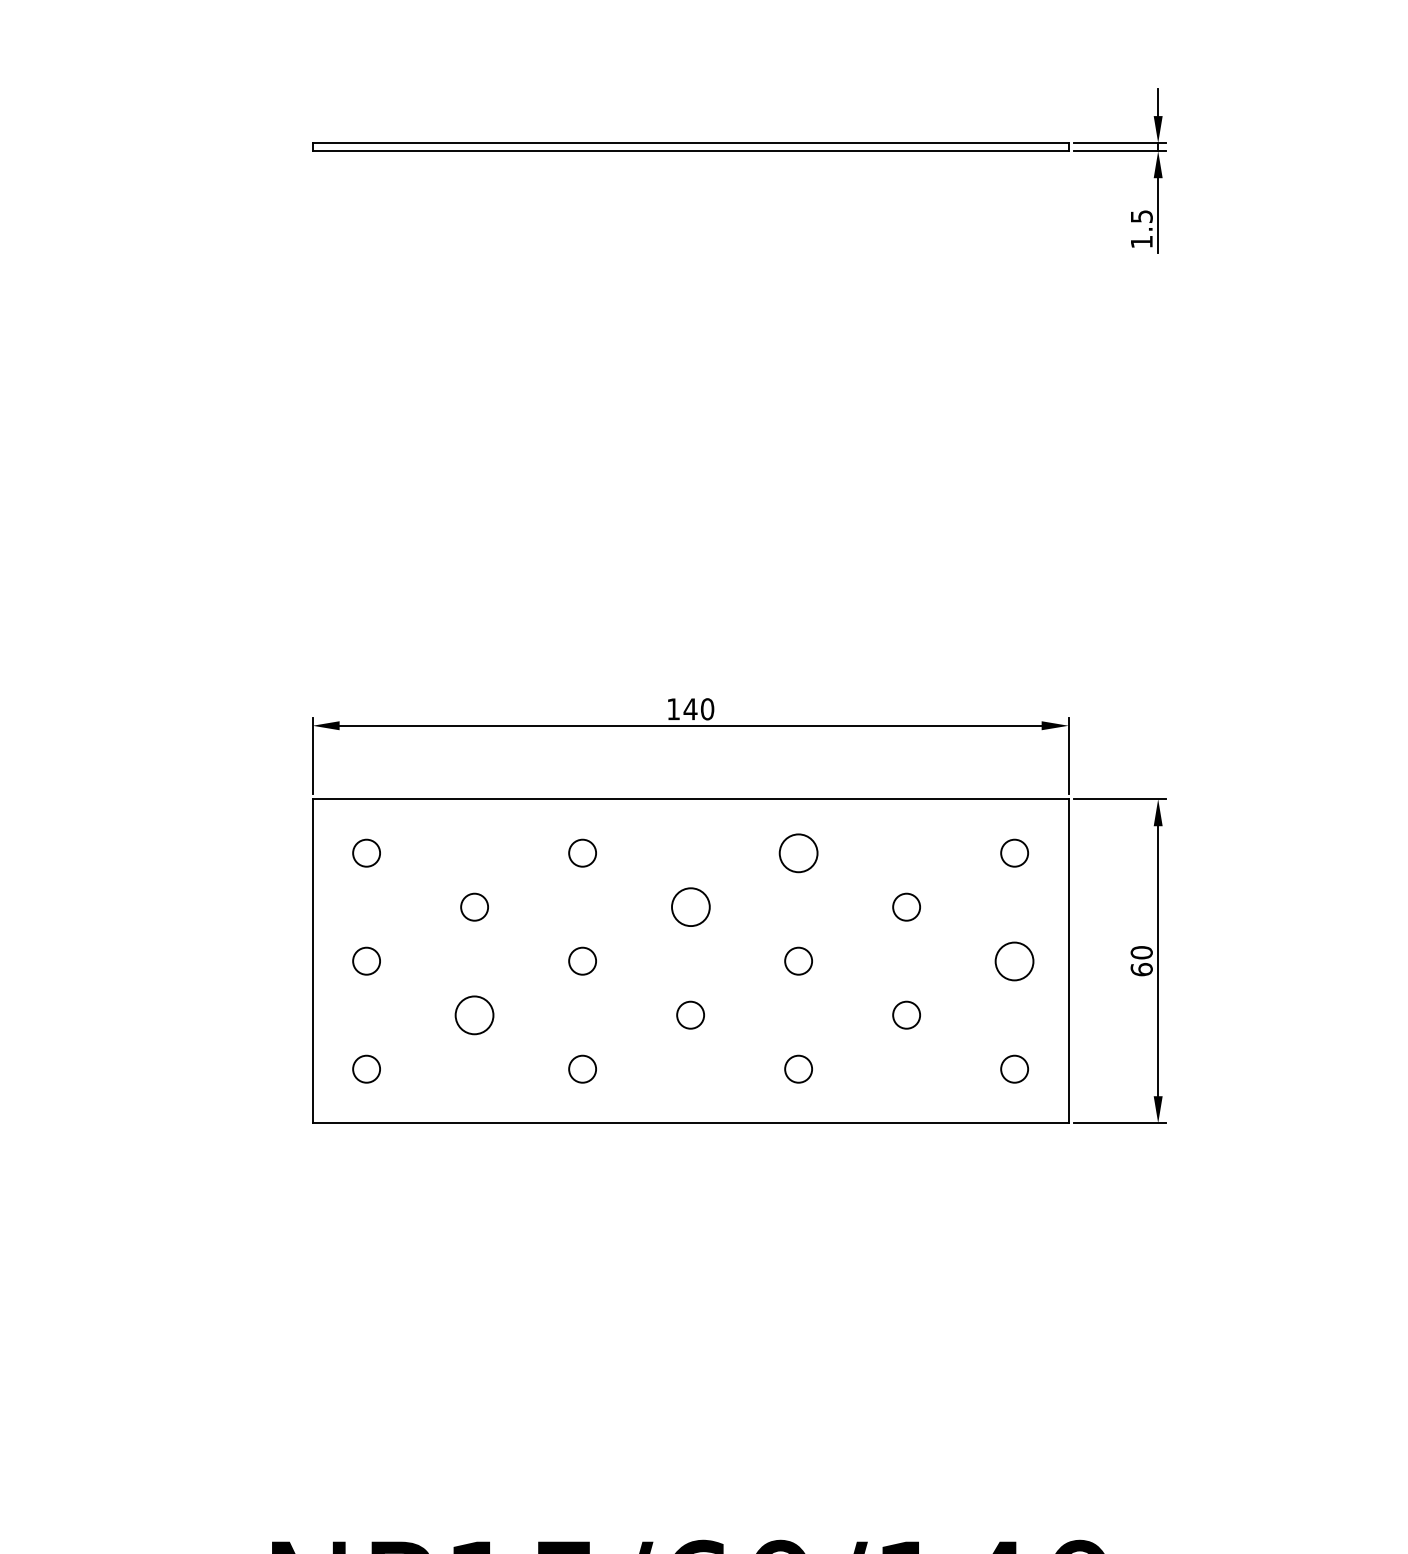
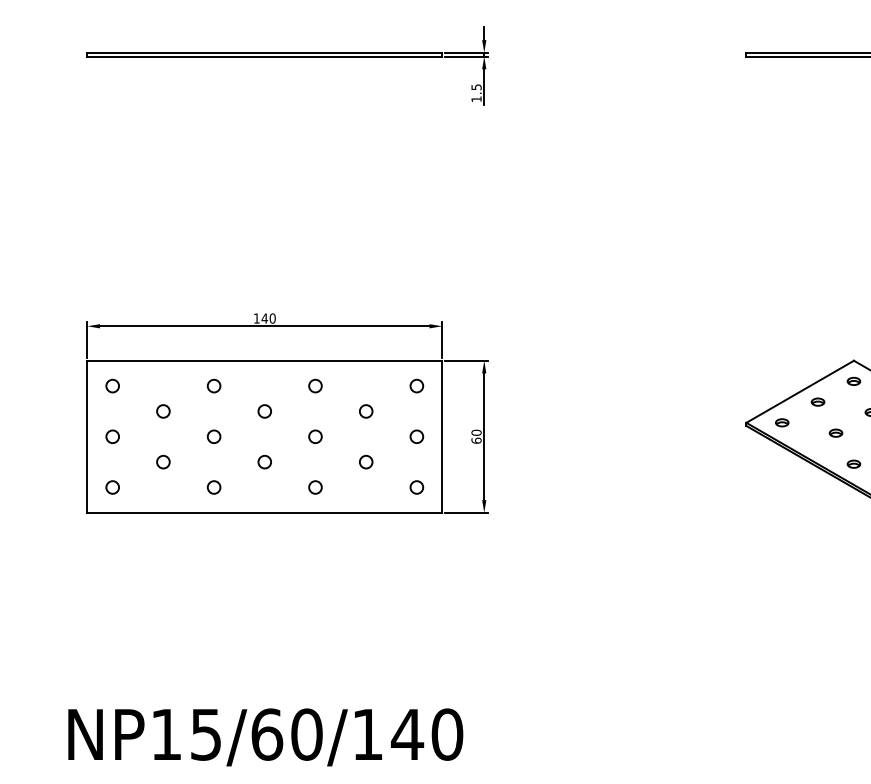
circle: (798, 851) -> (315, 385), size x0.71
circle: (689, 907) -> (264, 411), size x0.71
circle: (1013, 960) -> (416, 436), size x0.71
circle: (474, 1013) -> (163, 461), size x0.71

